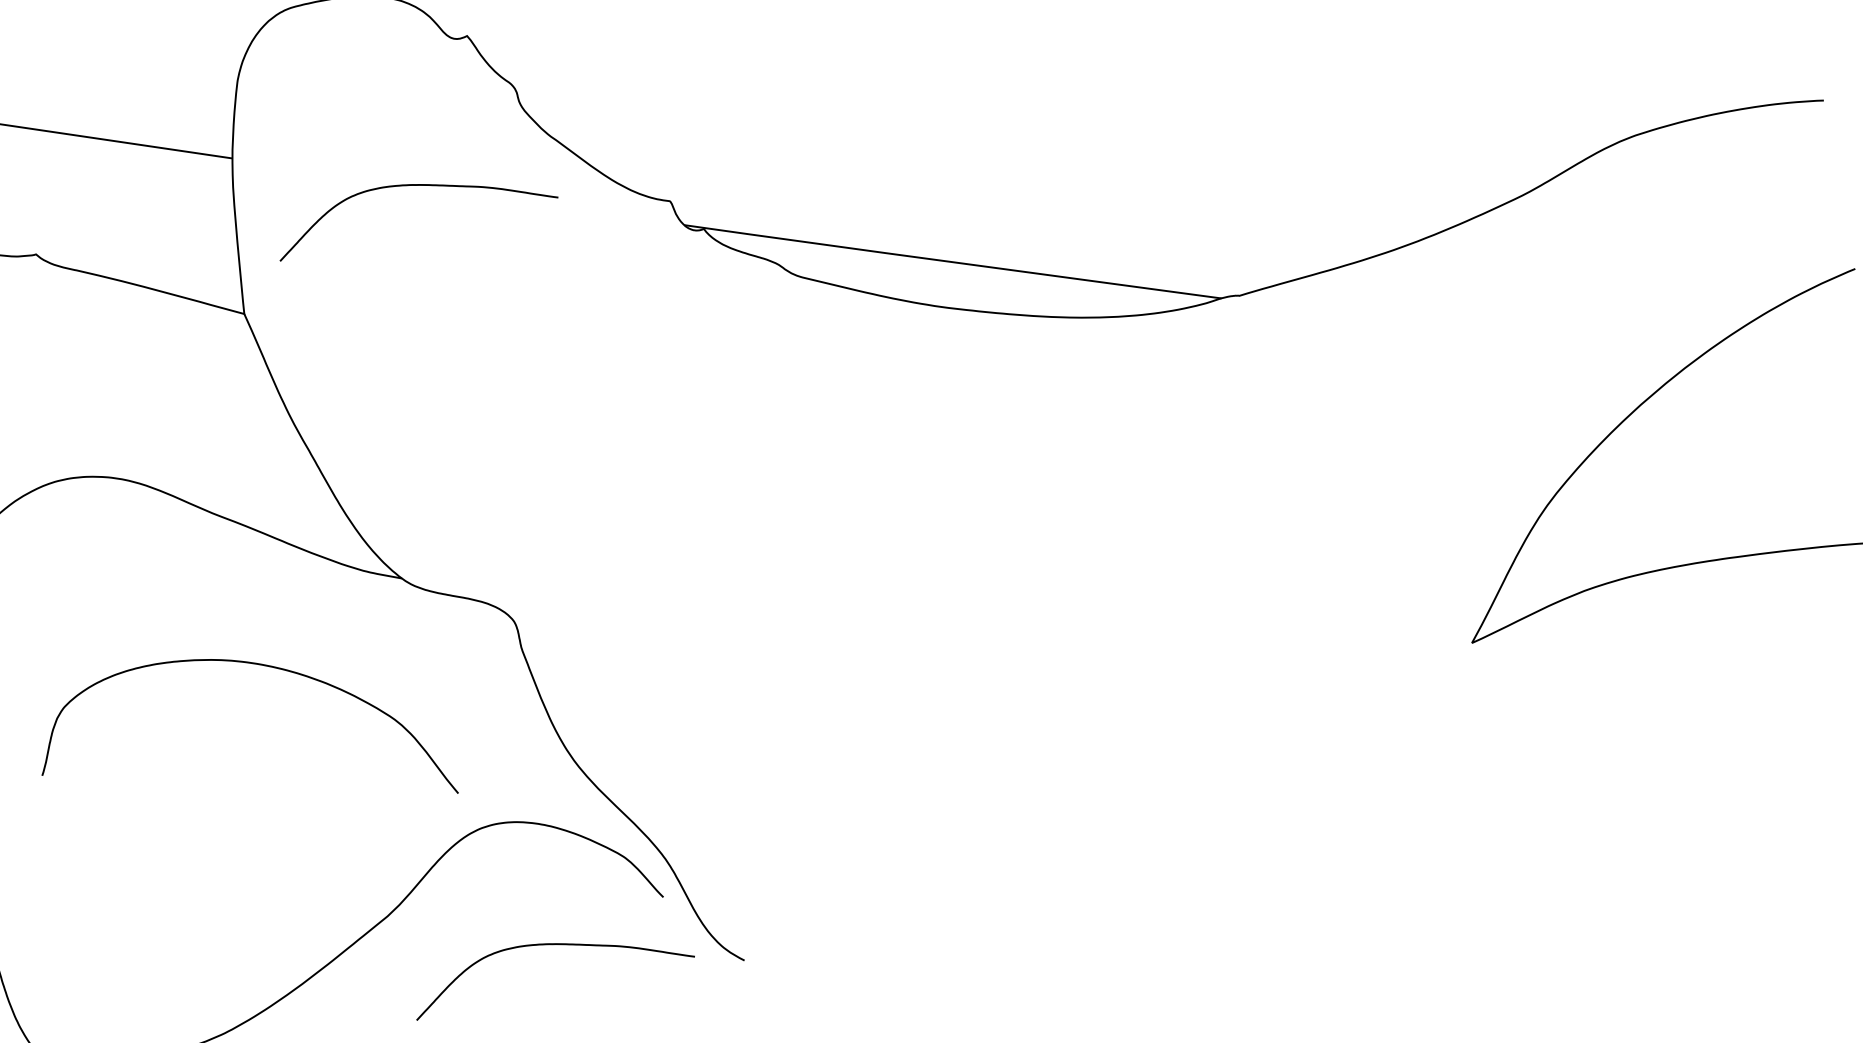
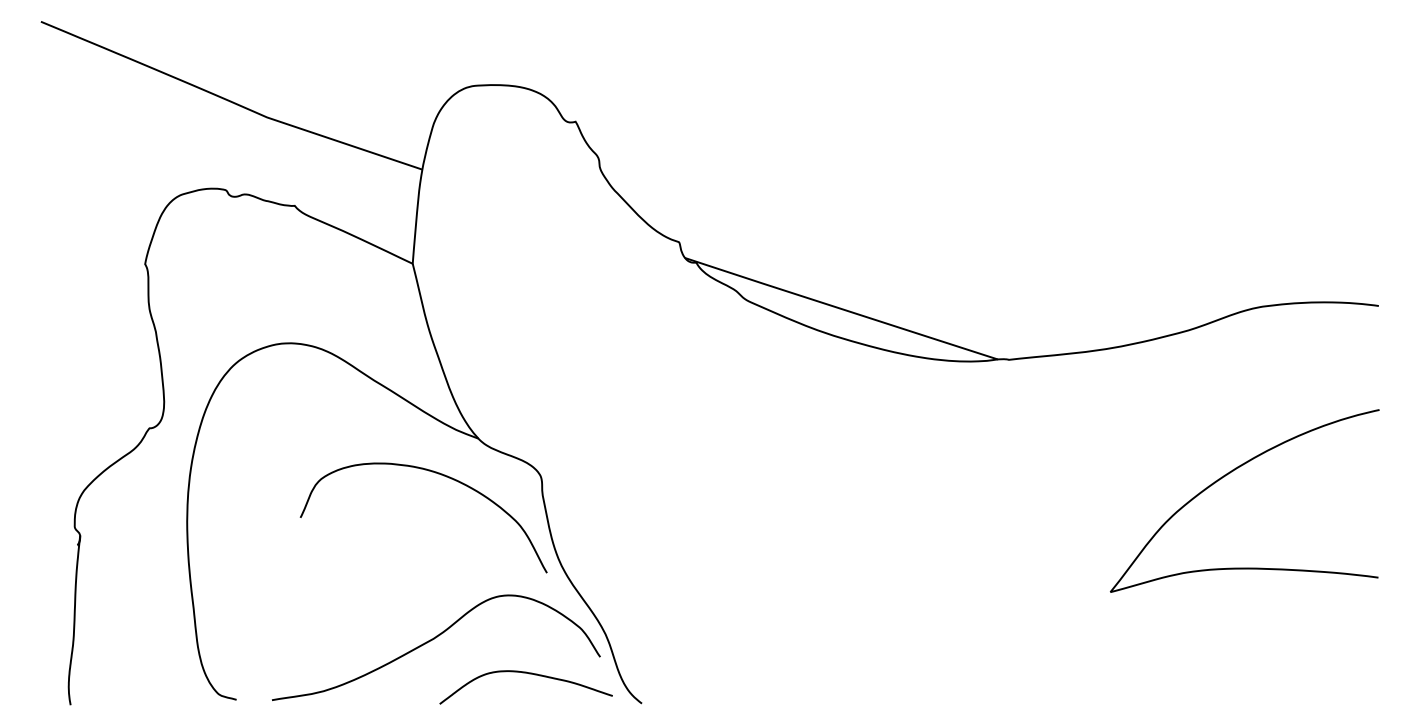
curve: (417, 186) -> (529, 206), removed
curve: (253, 665) -> (438, 474), moved

